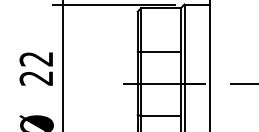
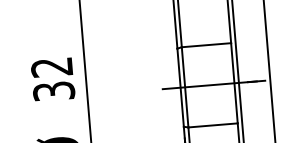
text: (36, 78) -> (54, 91), 22 -> 32

